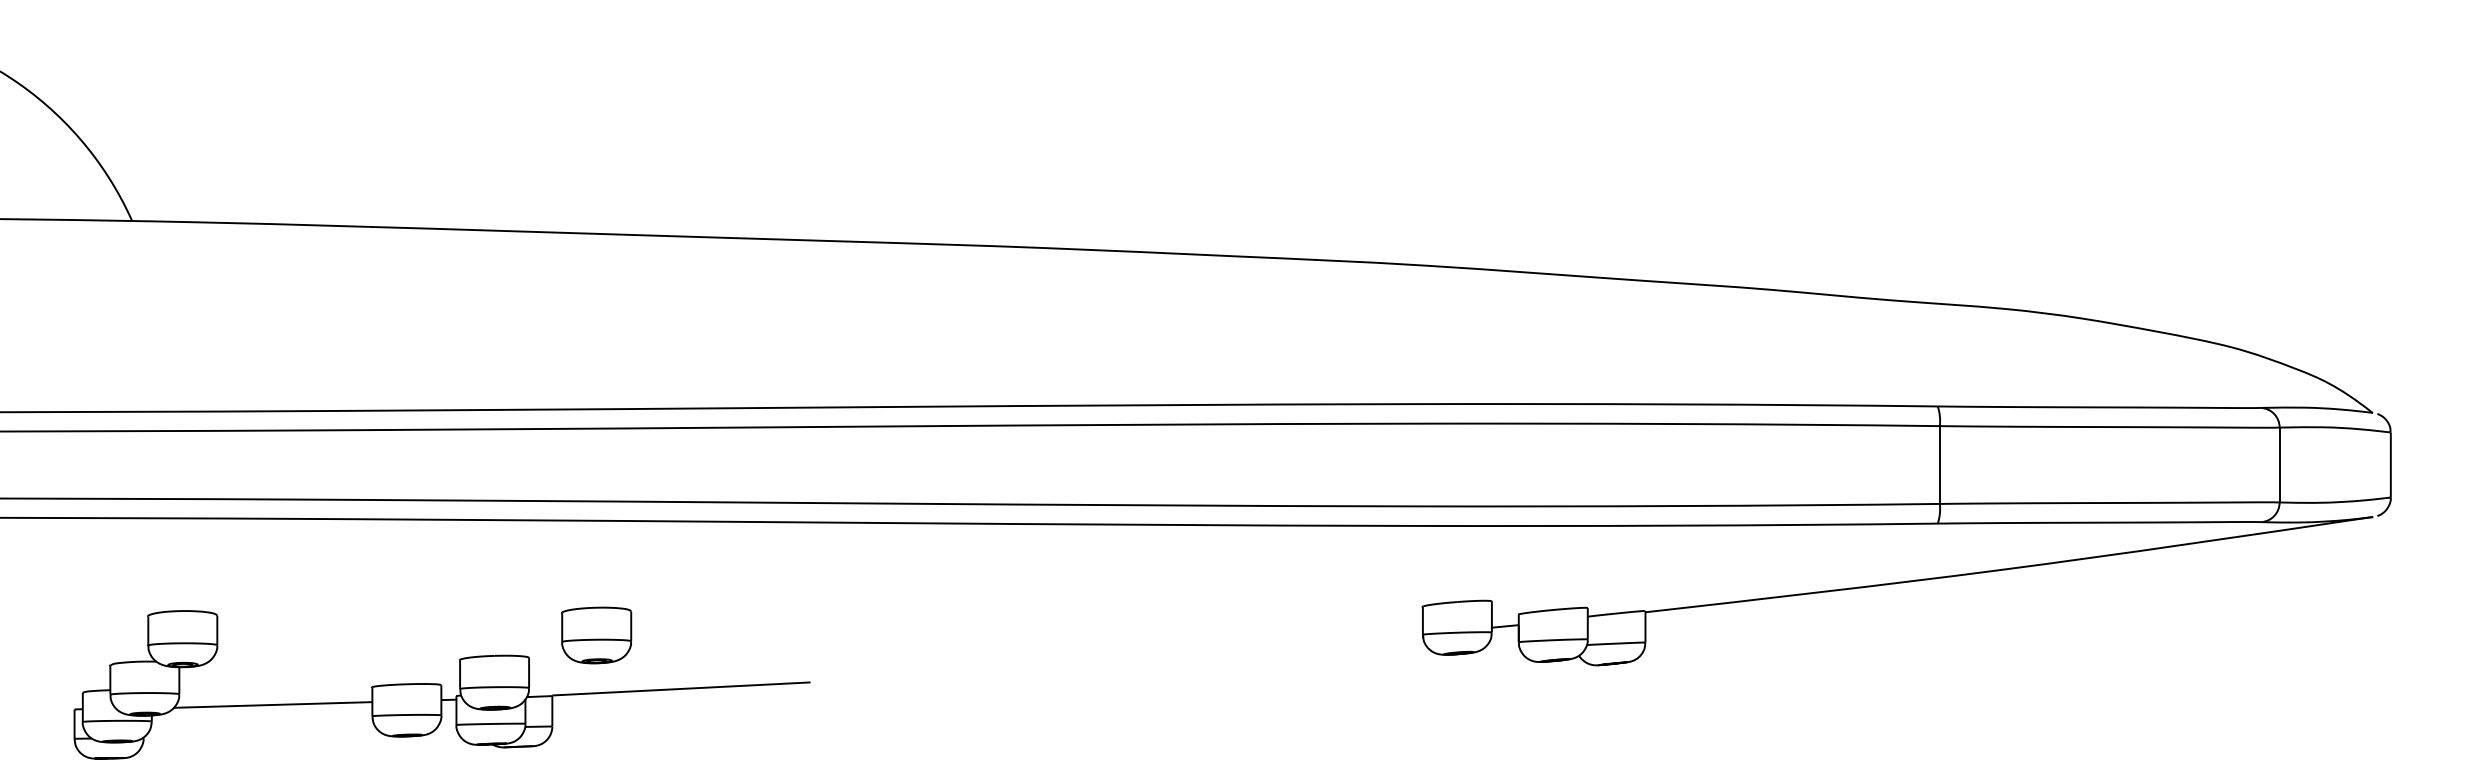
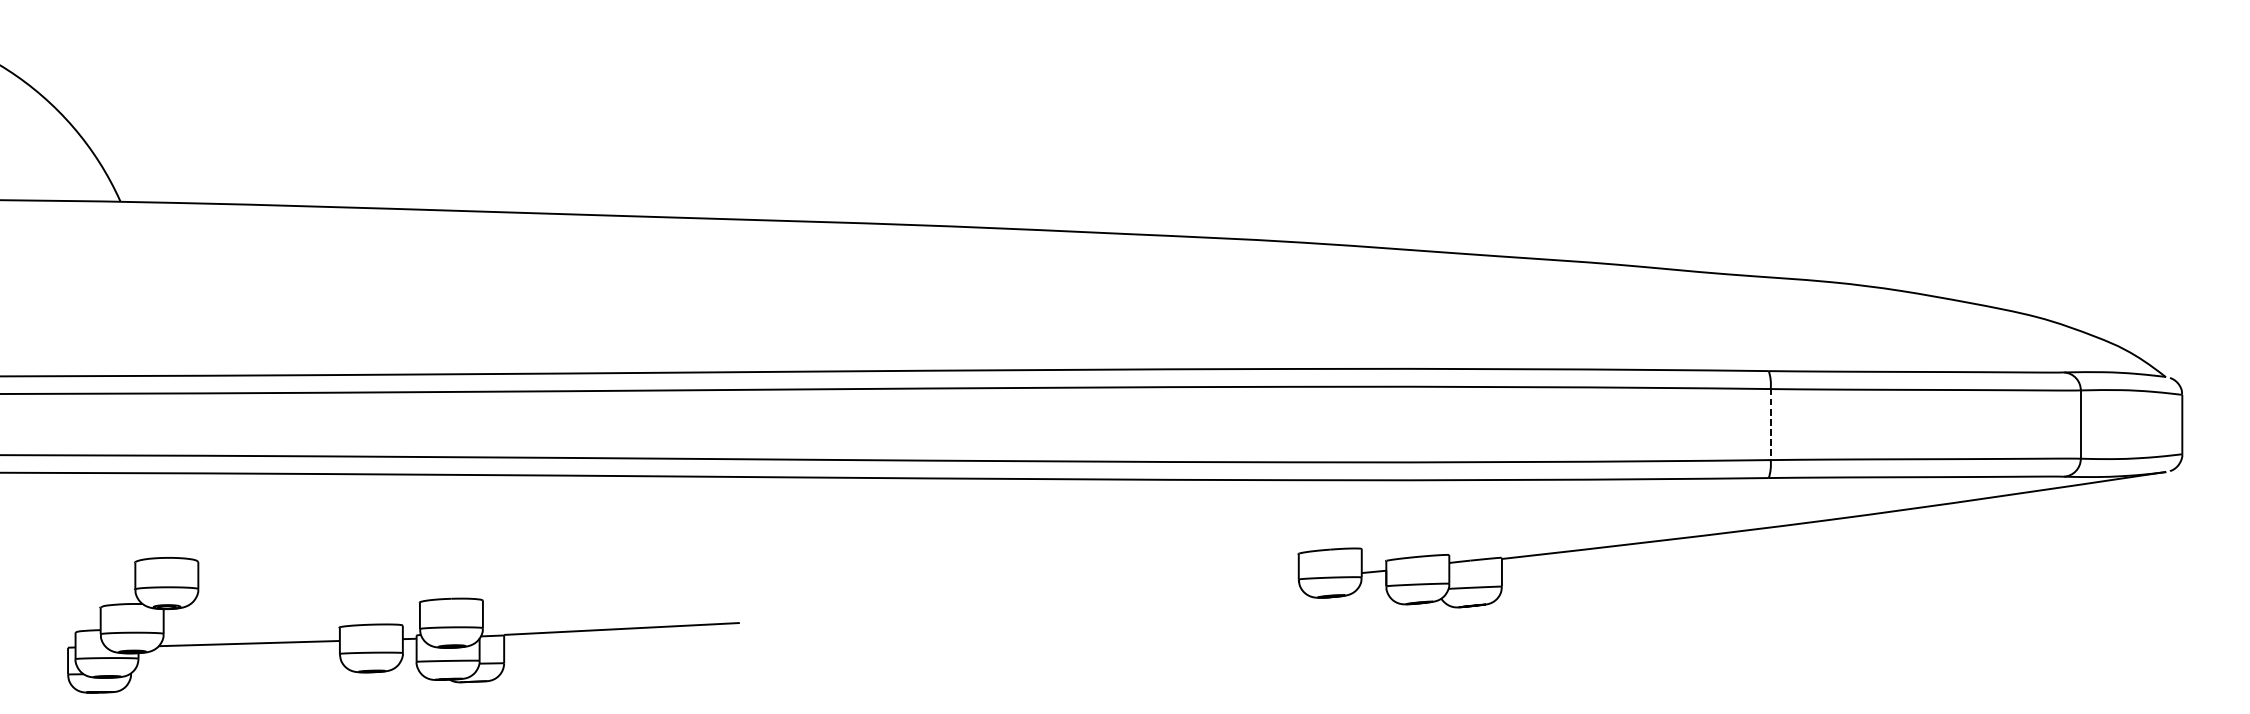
line: (1939, 465) -> (1770, 425), solid -> dashed
part: (596, 635) -> (544, 580), removed

